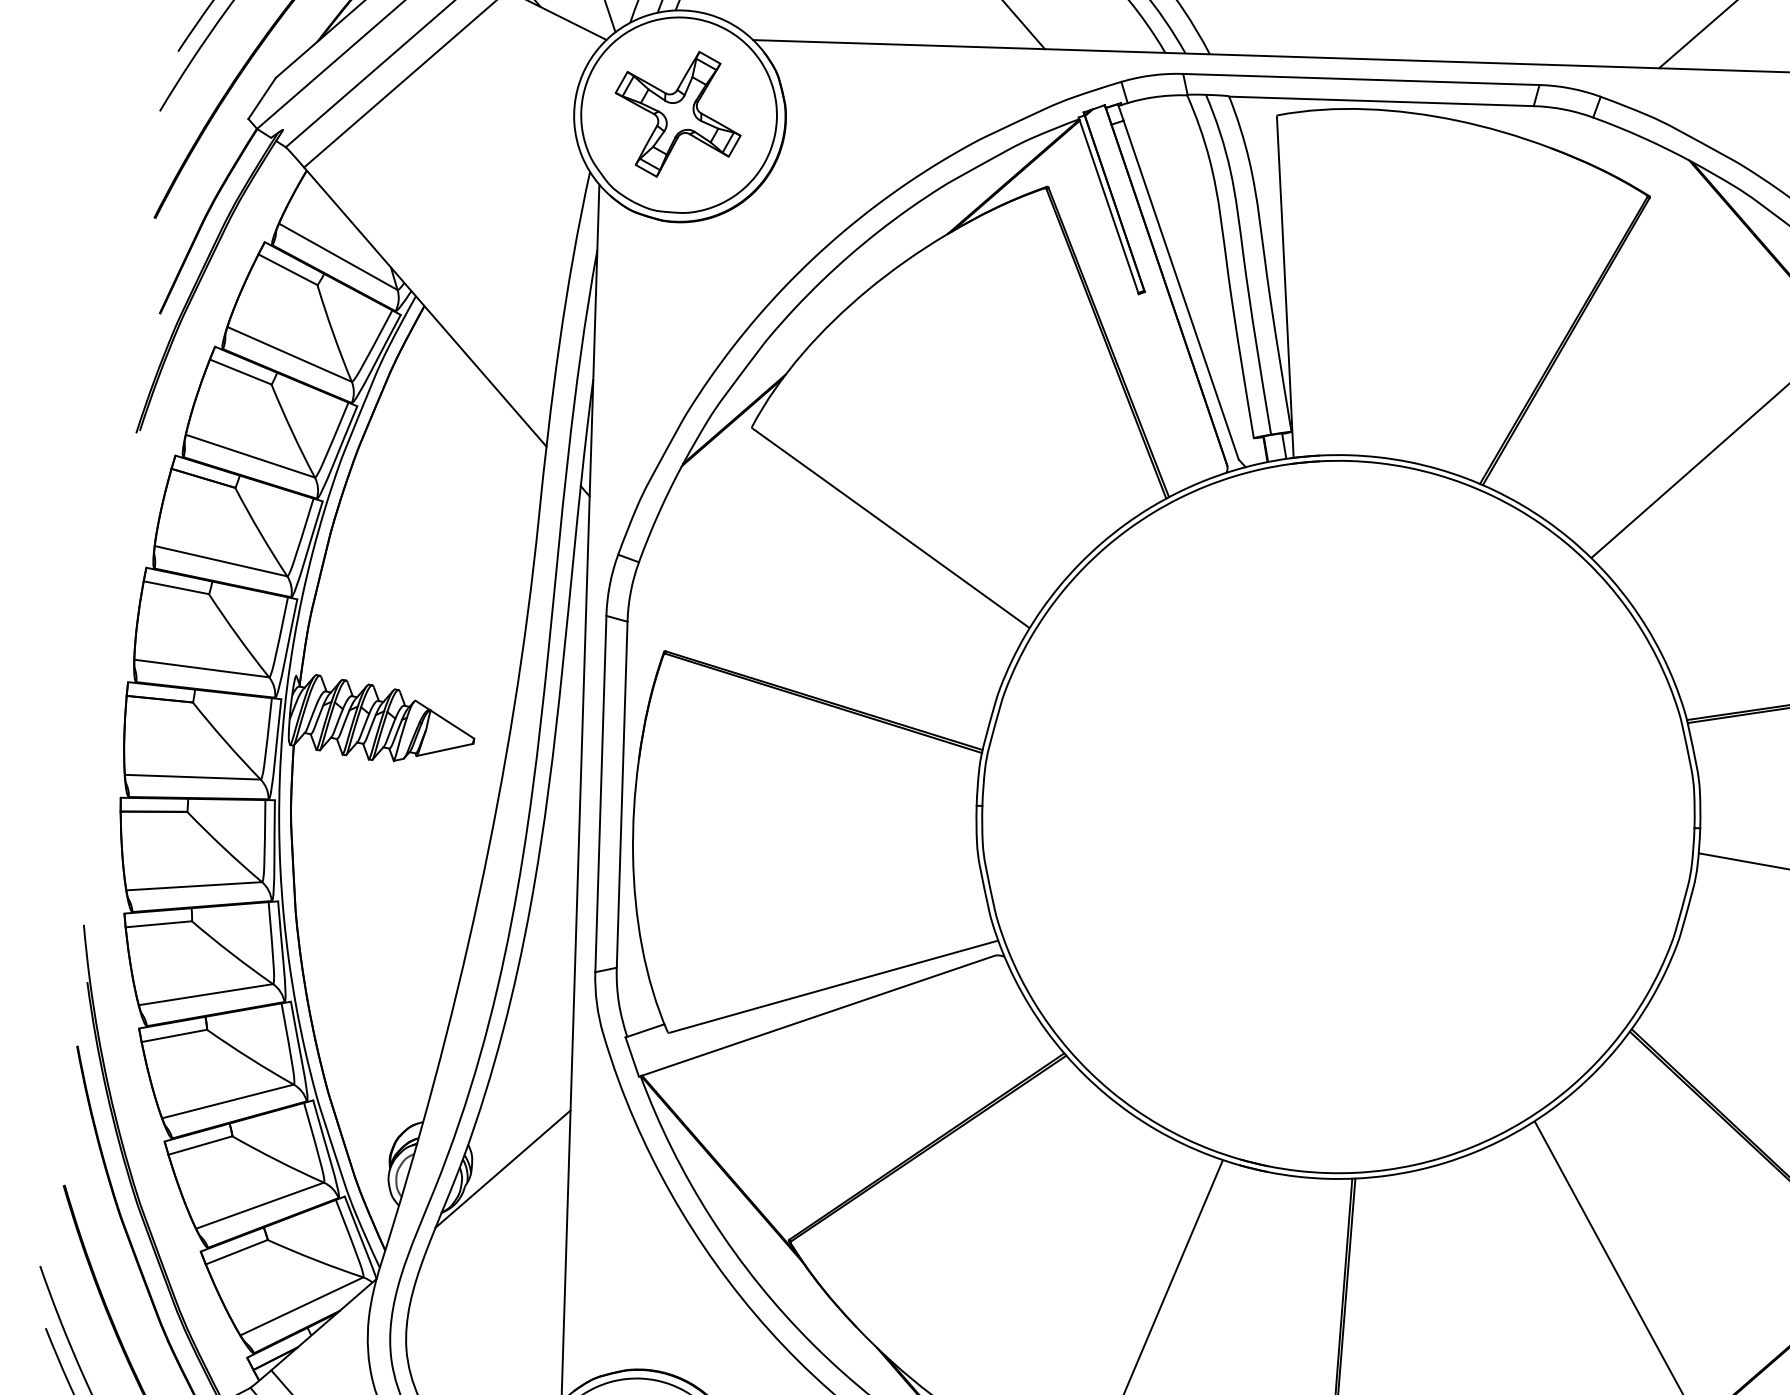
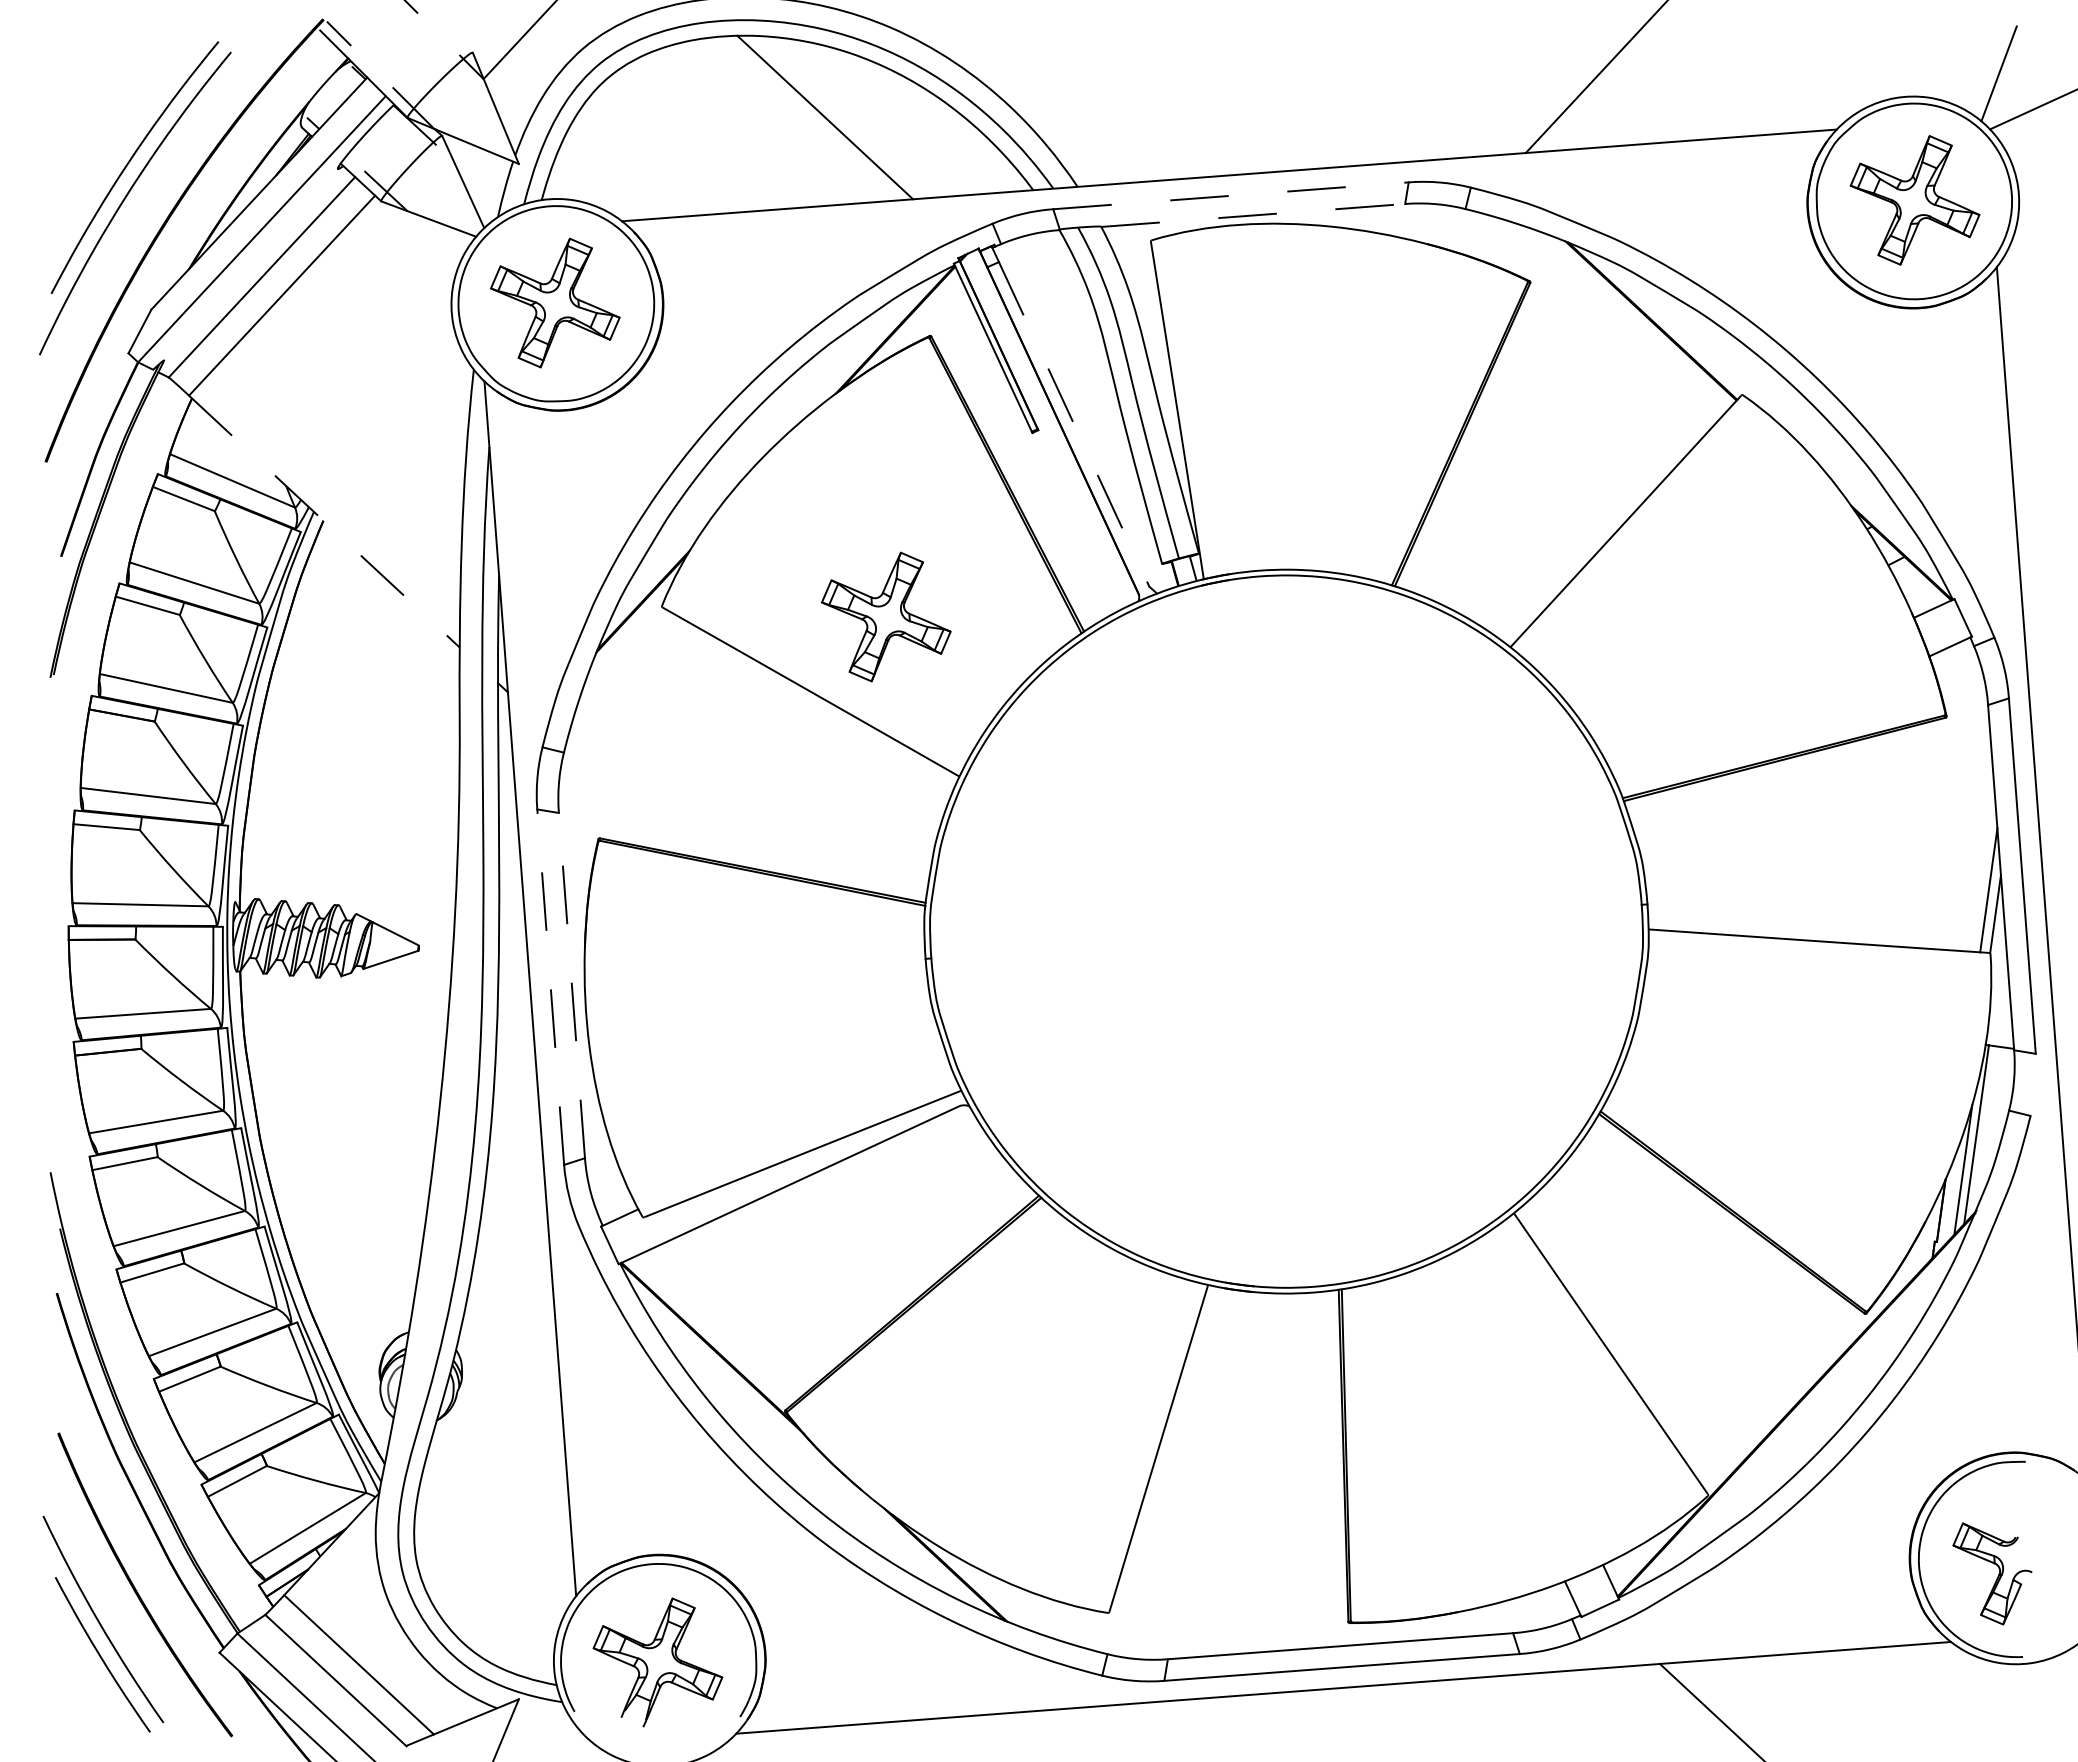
line: (1361, 79) -> (1231, 195), solid -> dashed
line: (1381, 101) -> (1253, 215), solid -> dashed
line: (1181, 290) -> (1074, 424), solid -> dashed
line: (425, 306) -> (324, 521), solid -> dashed
part: (974, 461) -> (886, 616), added
line: (600, 793) -> (550, 986), solid -> dashed
line: (621, 794) -> (571, 985), solid -> dashed
line: (503, 1169) -> (493, 1370), removed

